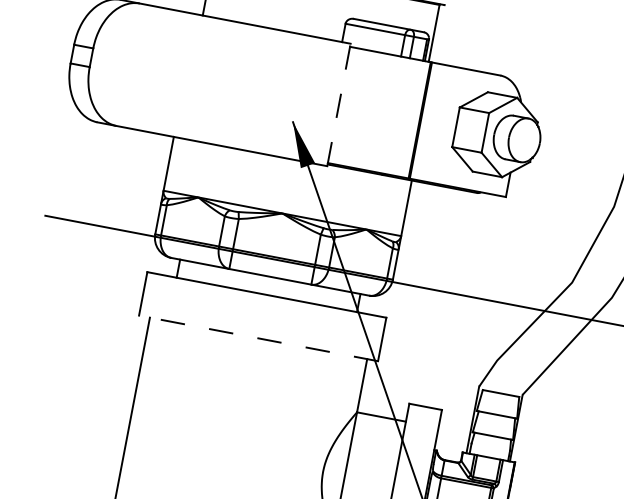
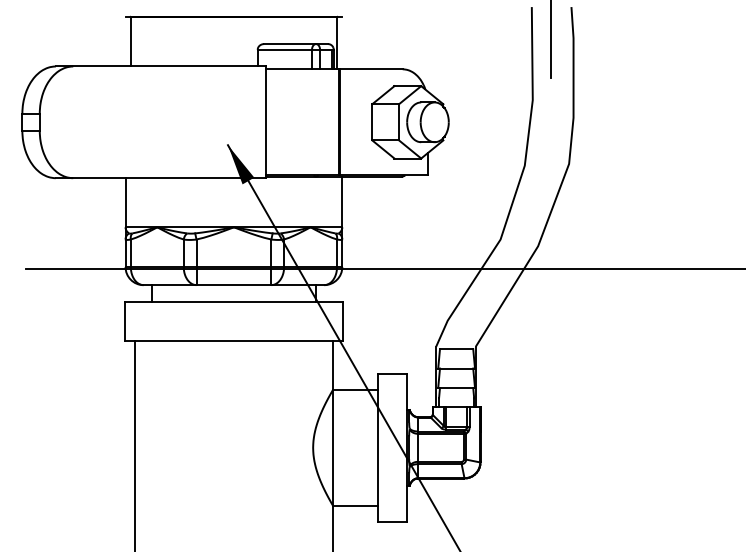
line: (338, 105) -> (265, 122), dashed -> solid
line: (258, 338) -> (233, 341), dashed -> solid

